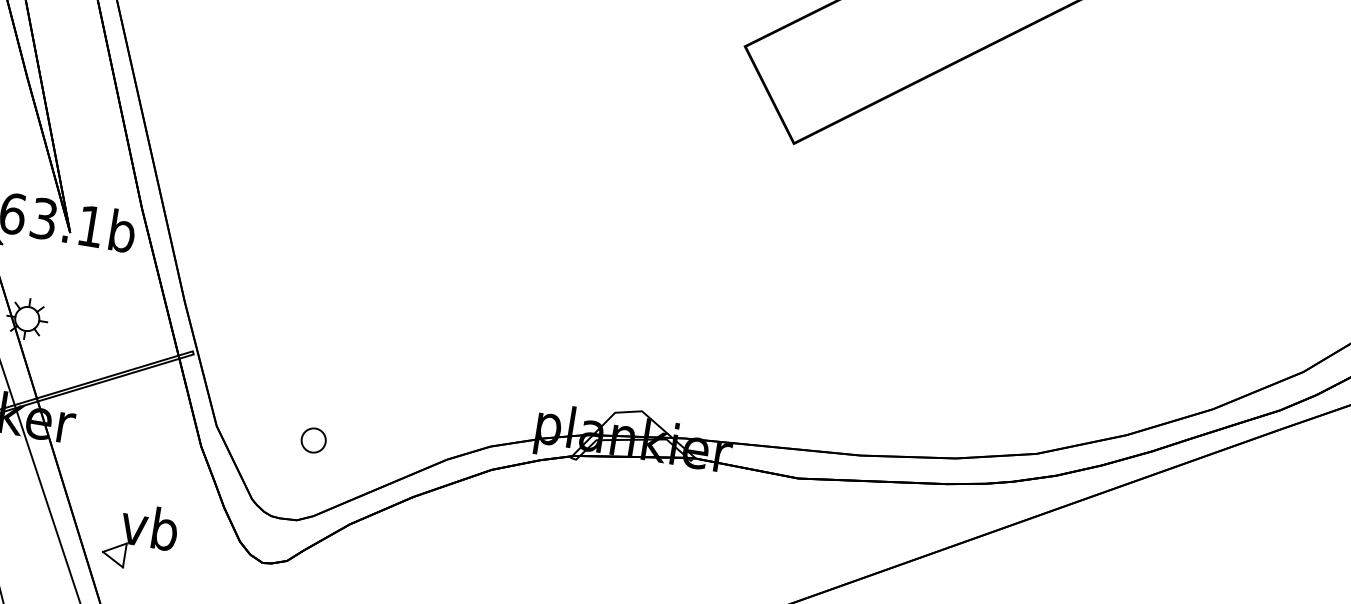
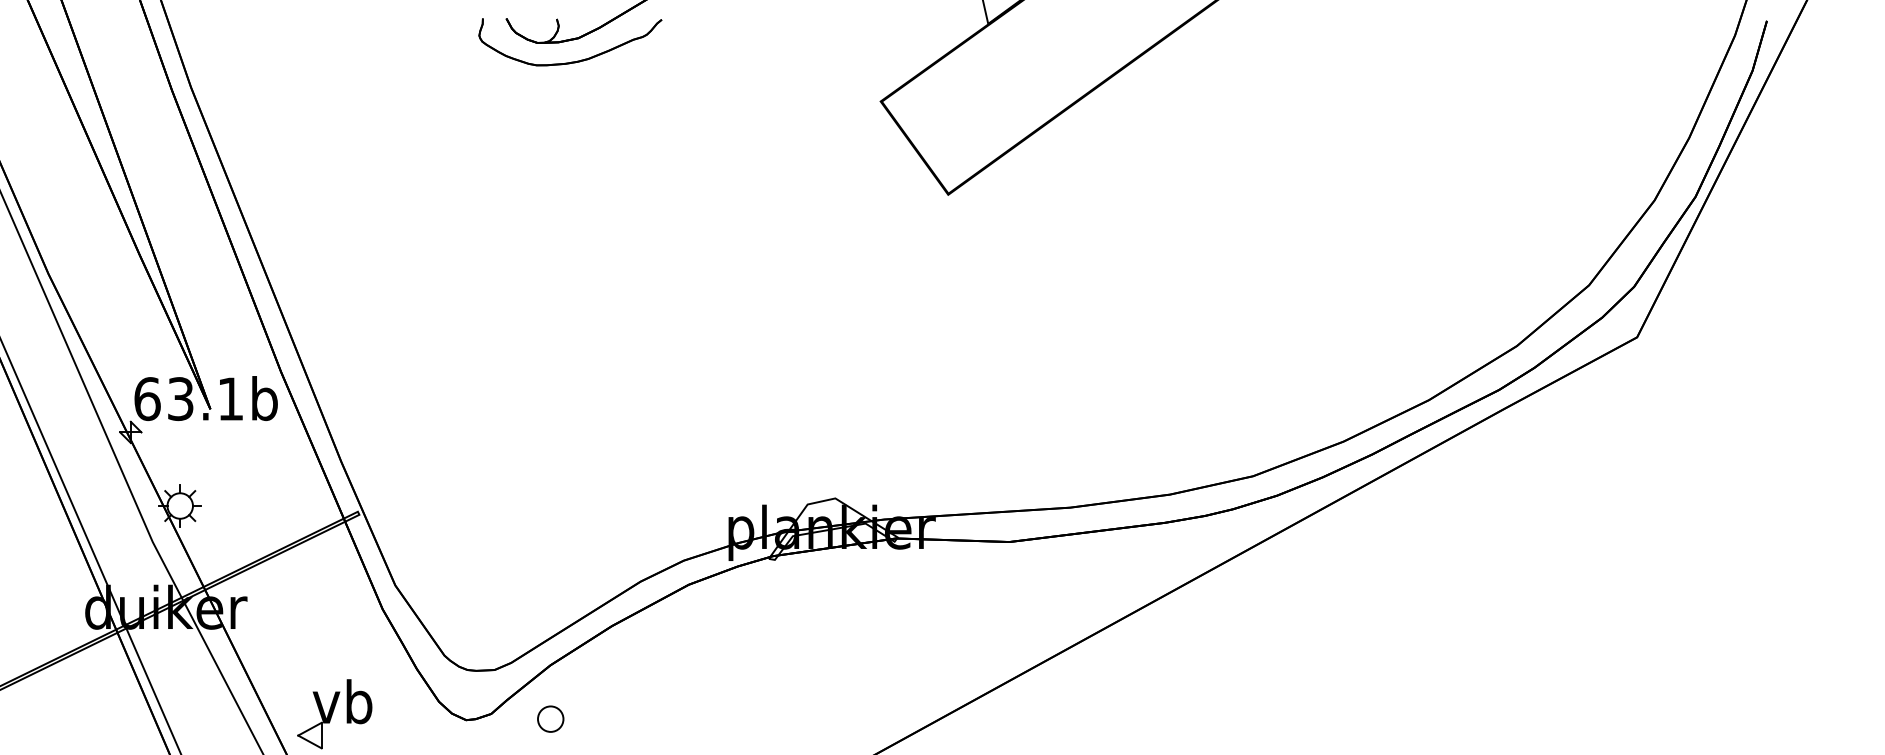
part: (313, 439) -> (550, 718), moved

